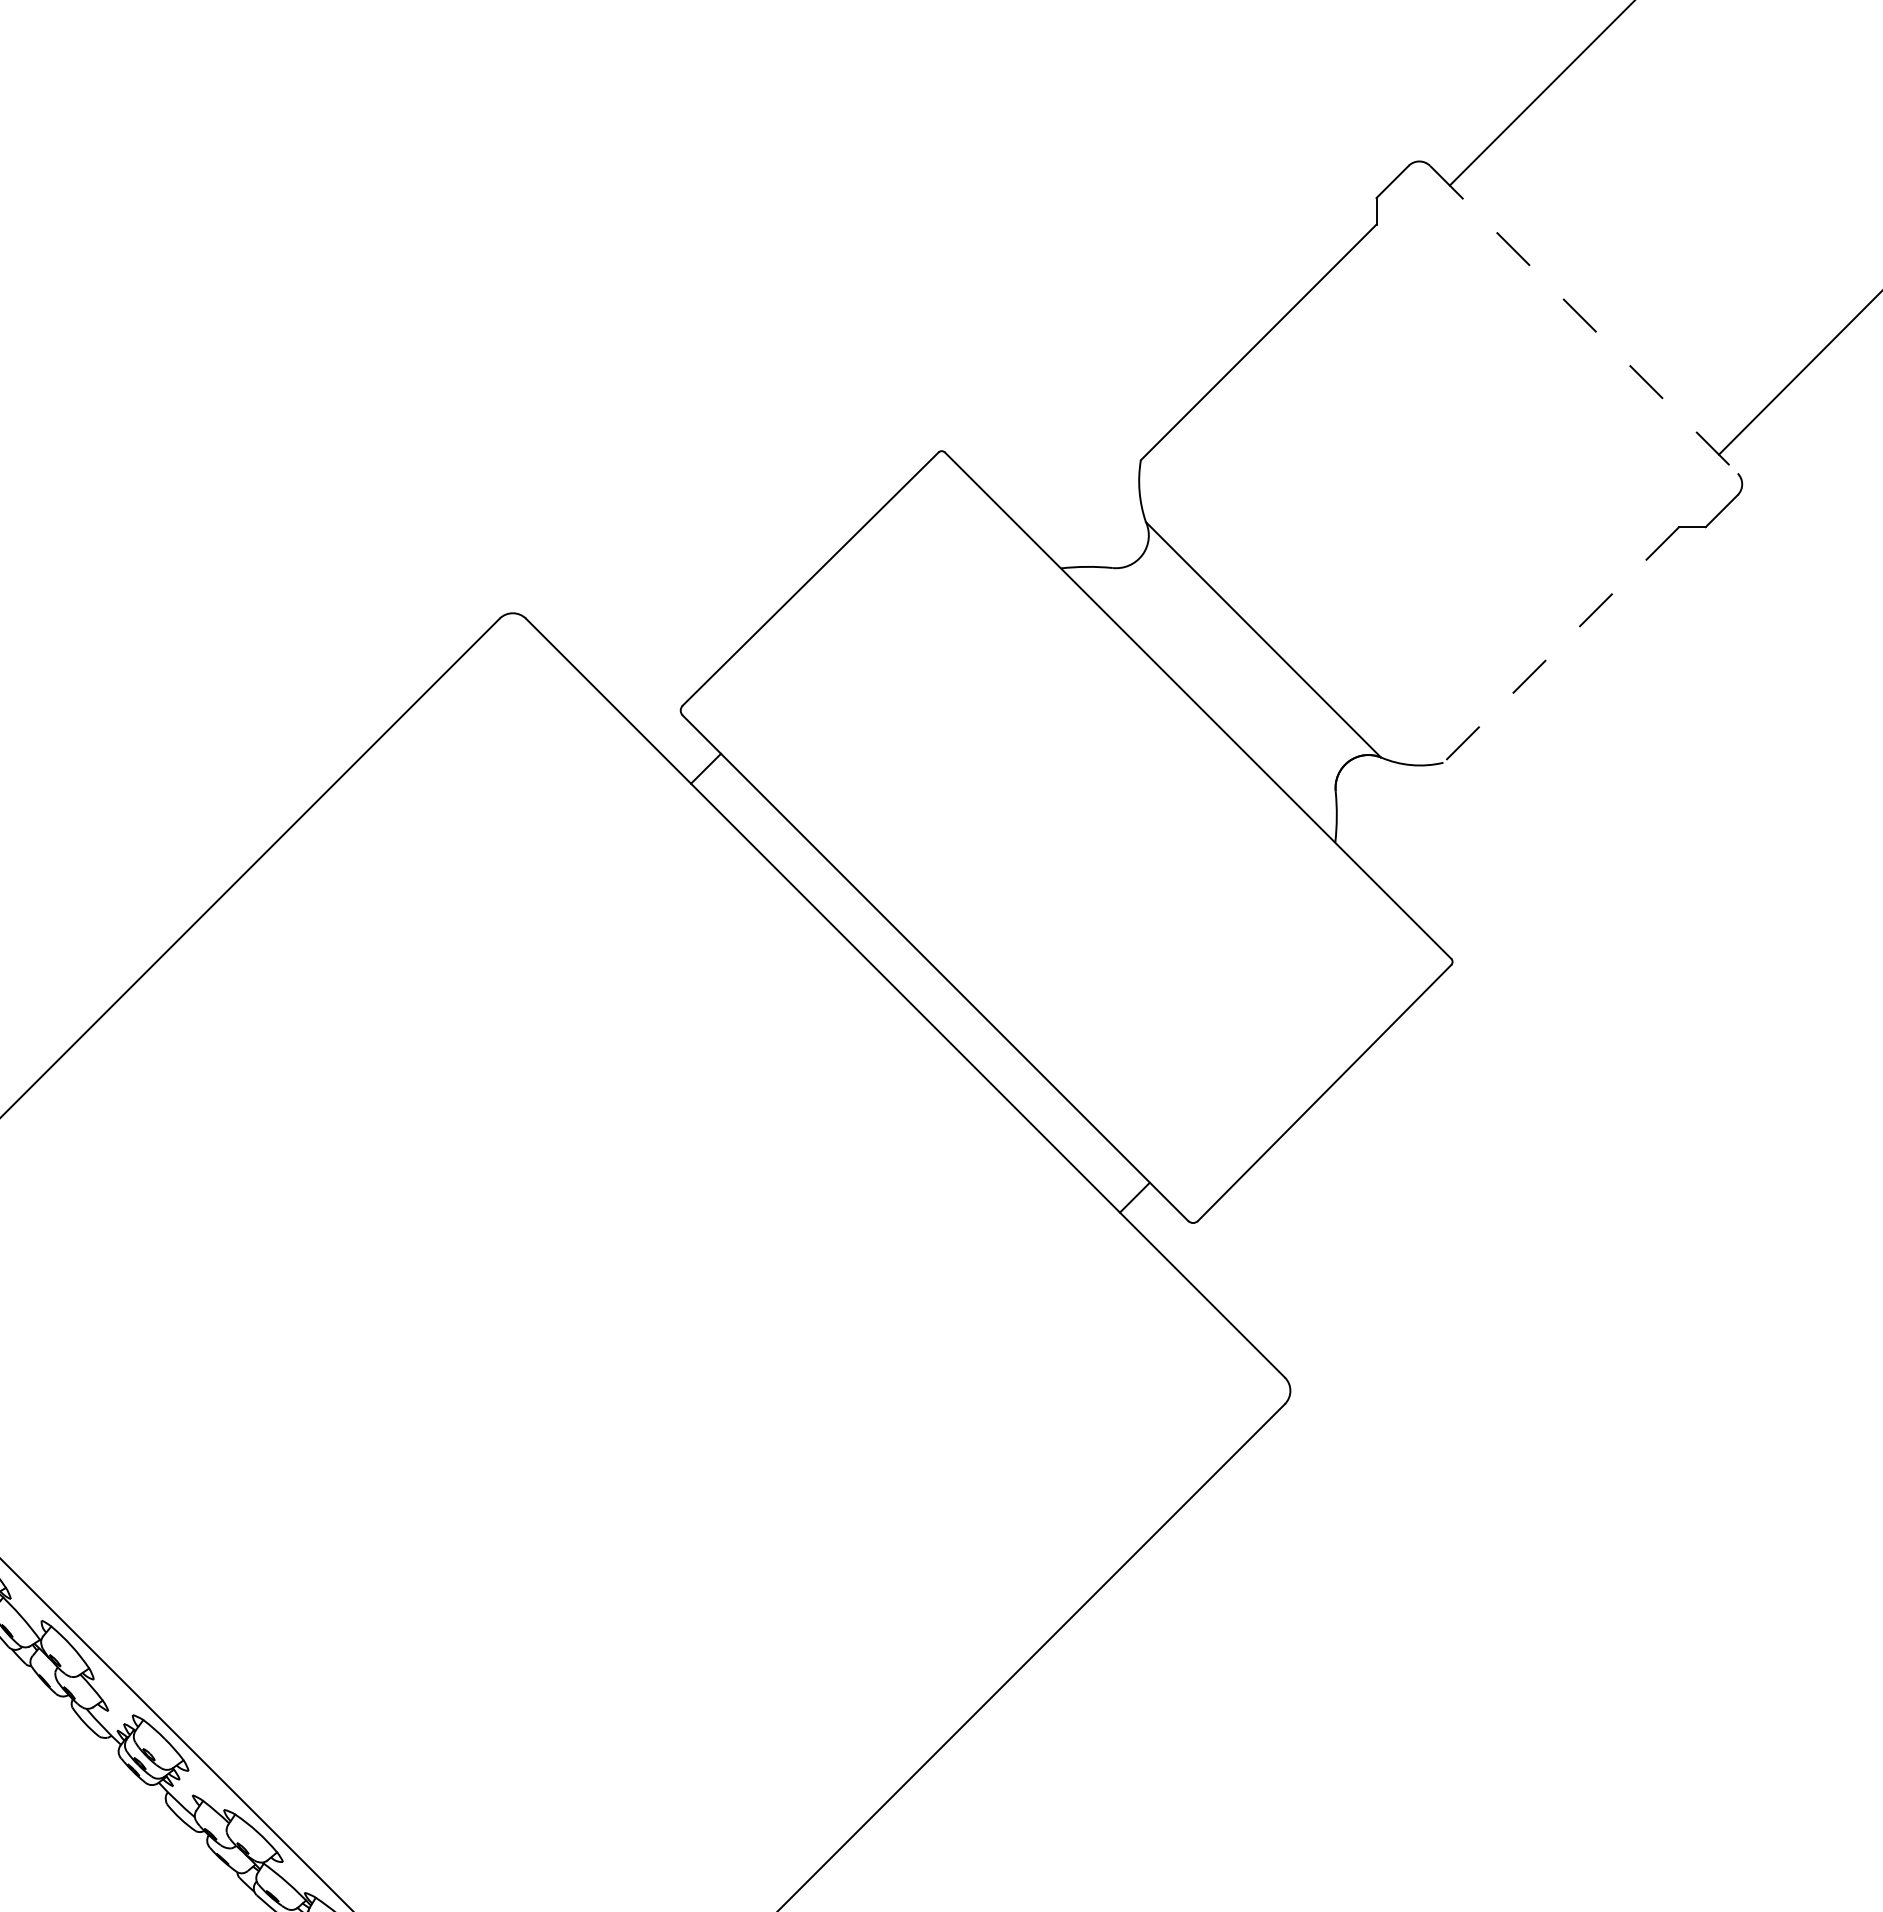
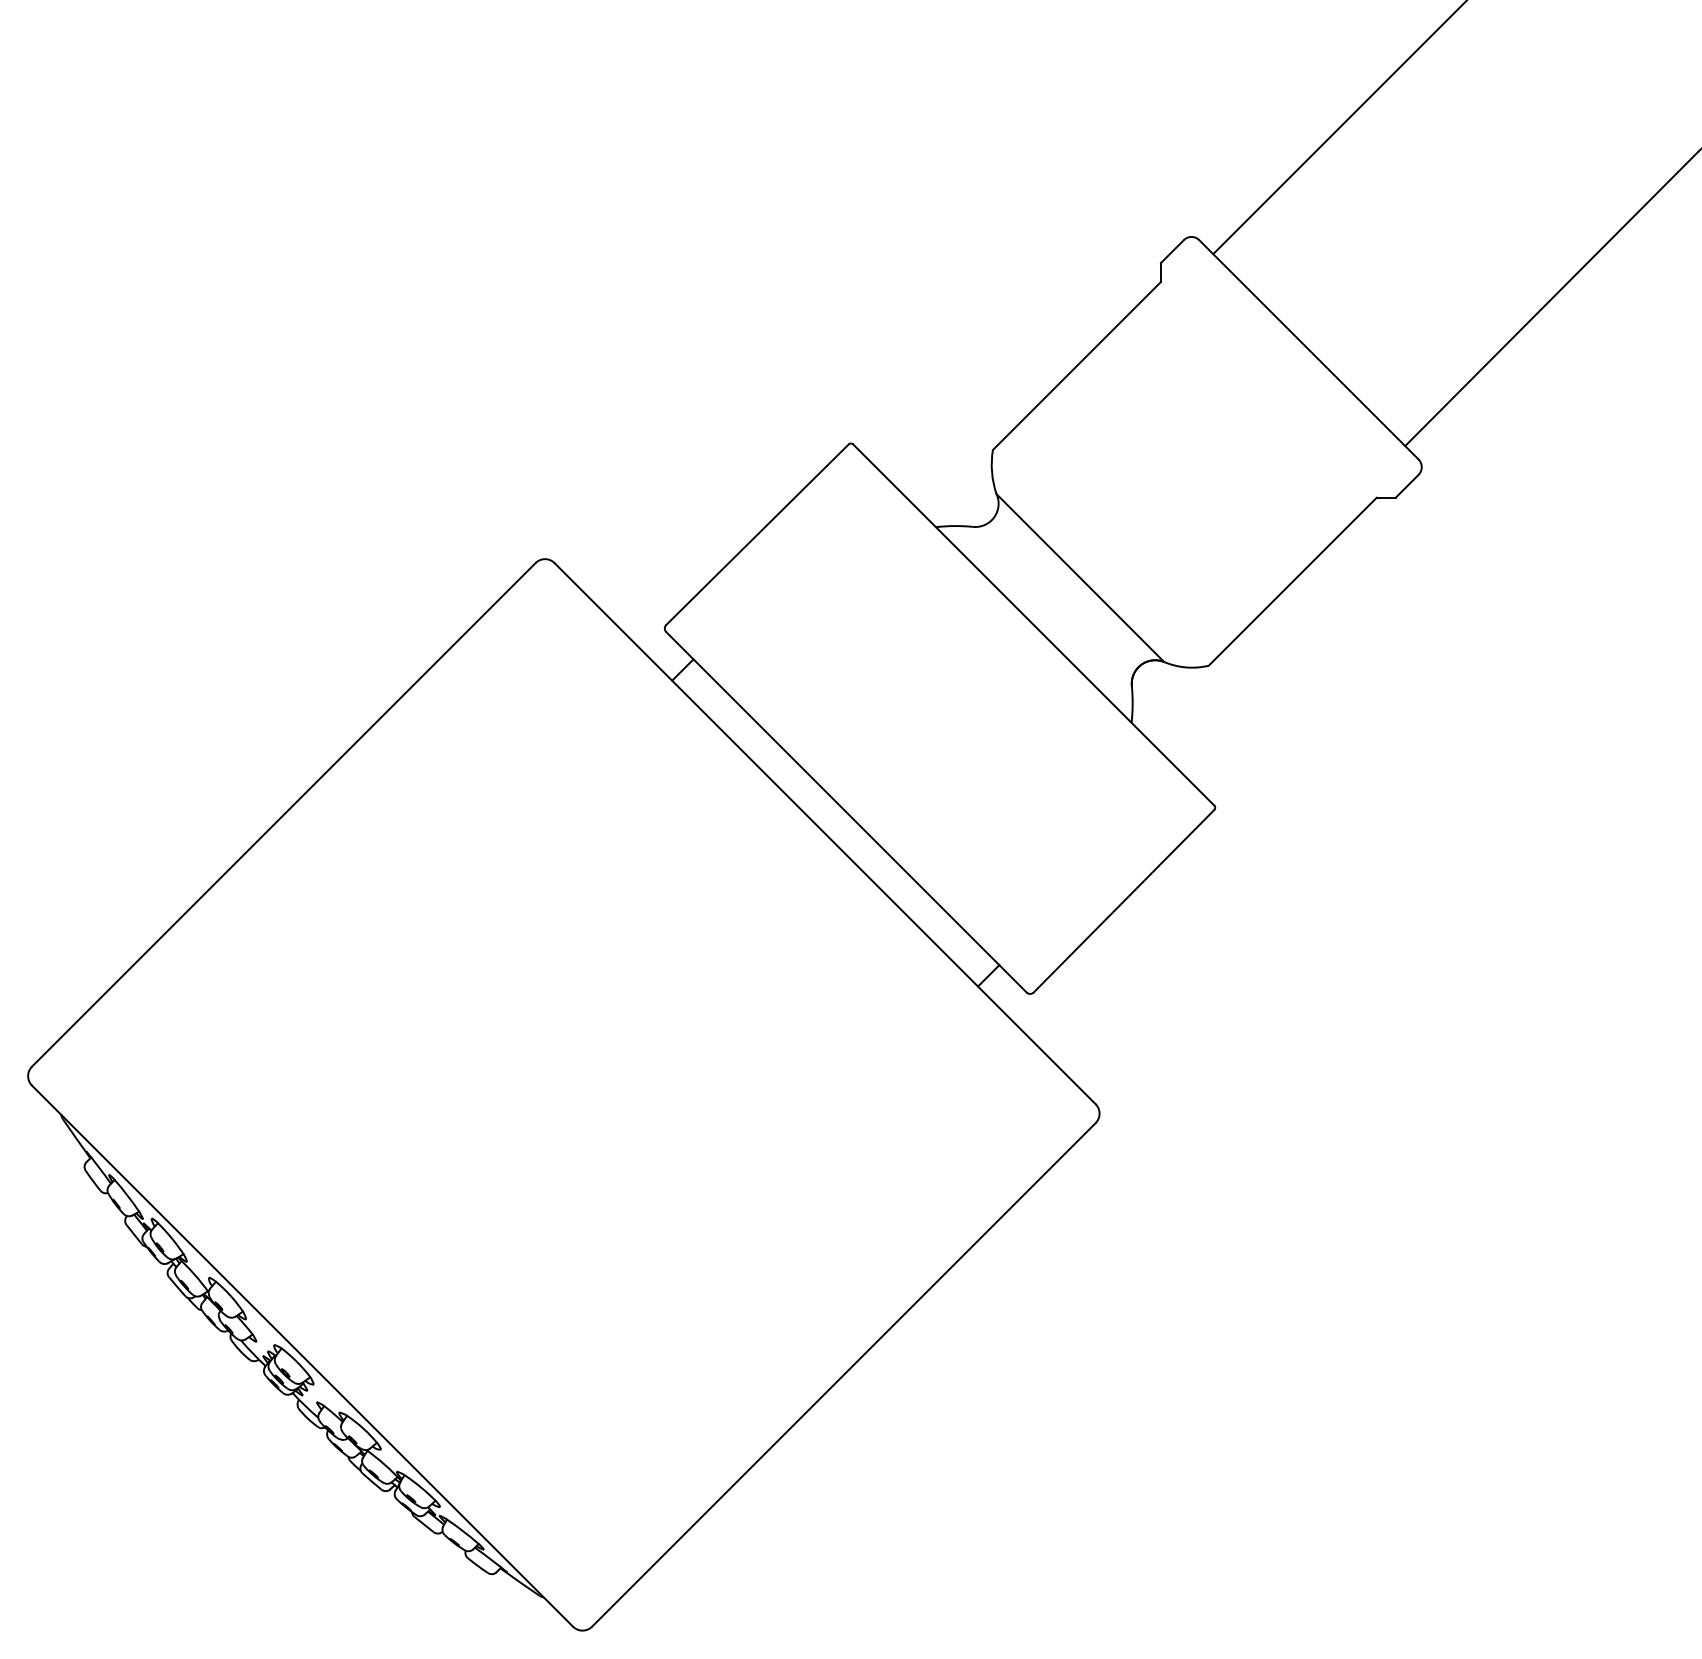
line: (1584, 320) -> (1309, 350), dashed -> solid
line: (1560, 644) -> (1292, 581), dashed -> solid

